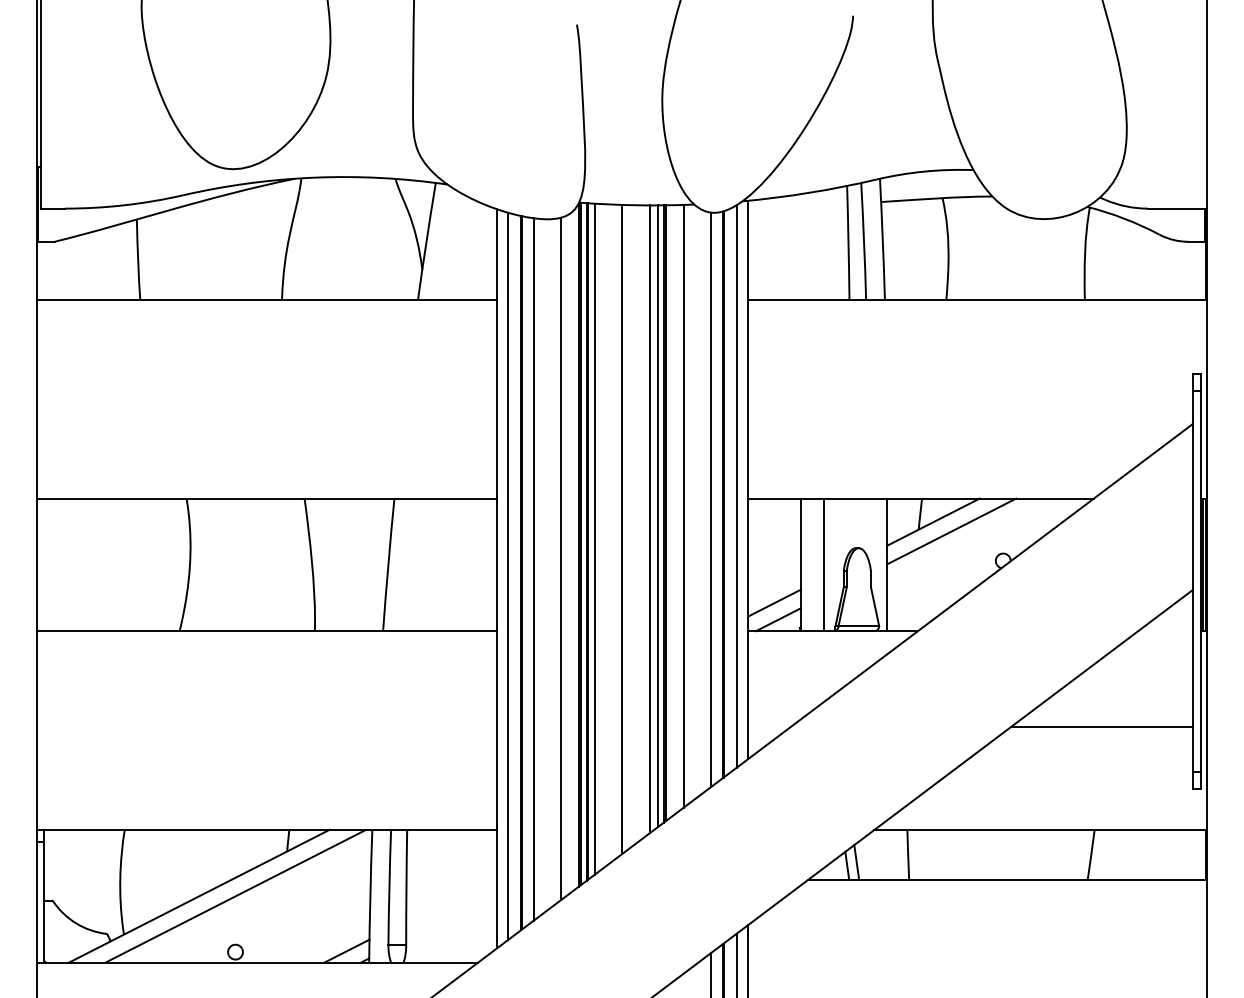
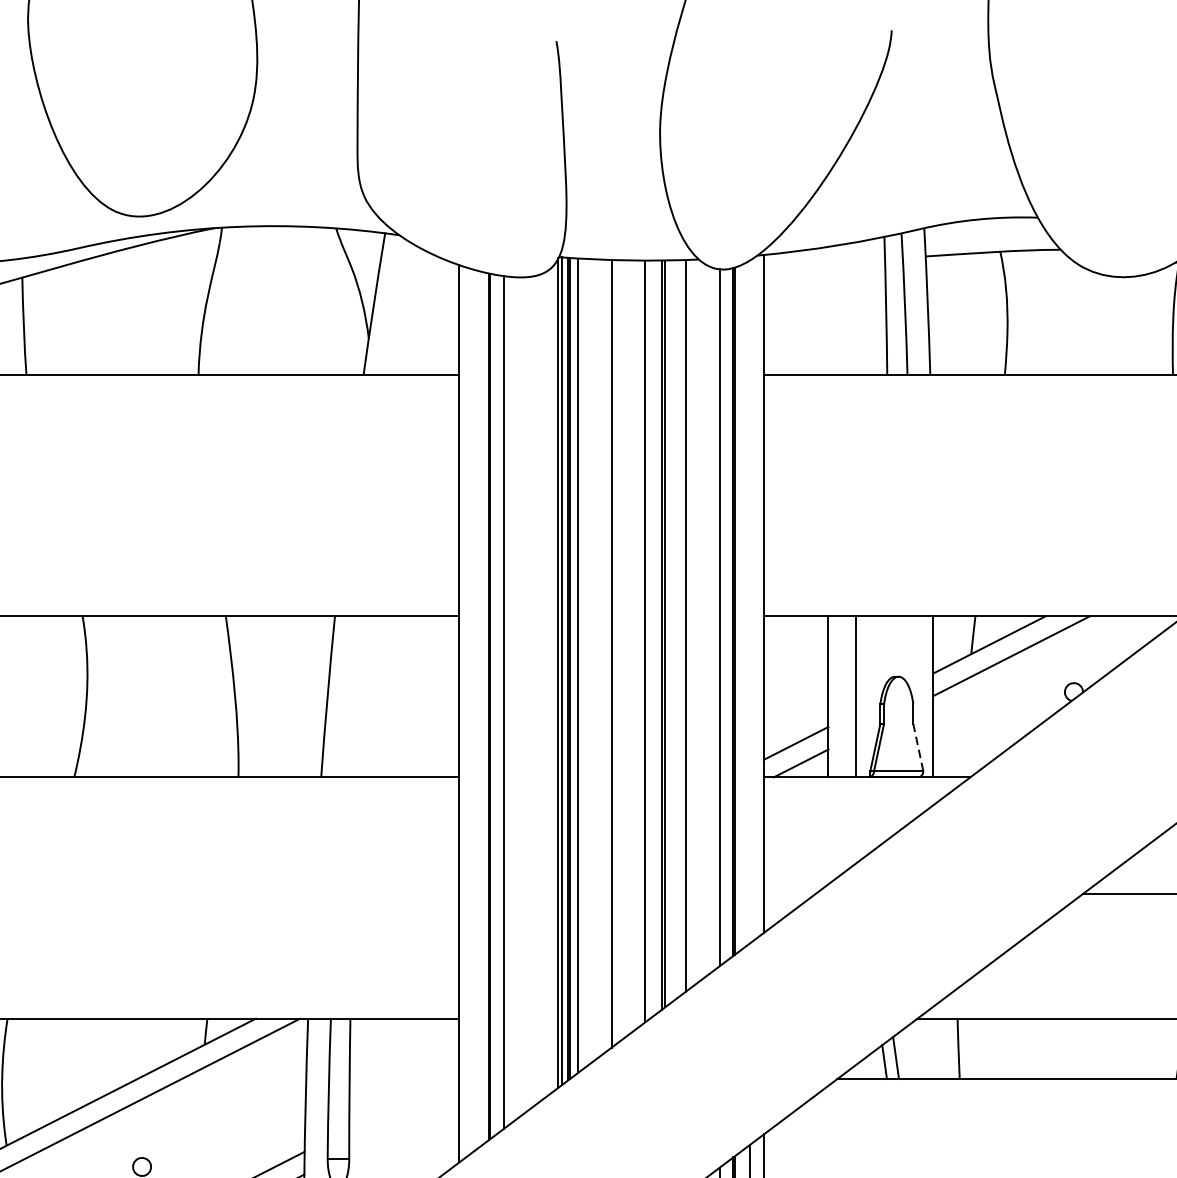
line: (736, 486) -> (750, 601), removed
line: (658, 515) -> (655, 636), removed
line: (561, 558) -> (537, 689), removed
line: (508, 575) -> (473, 709), removed
line: (875, 606) -> (918, 747), solid -> dashed

